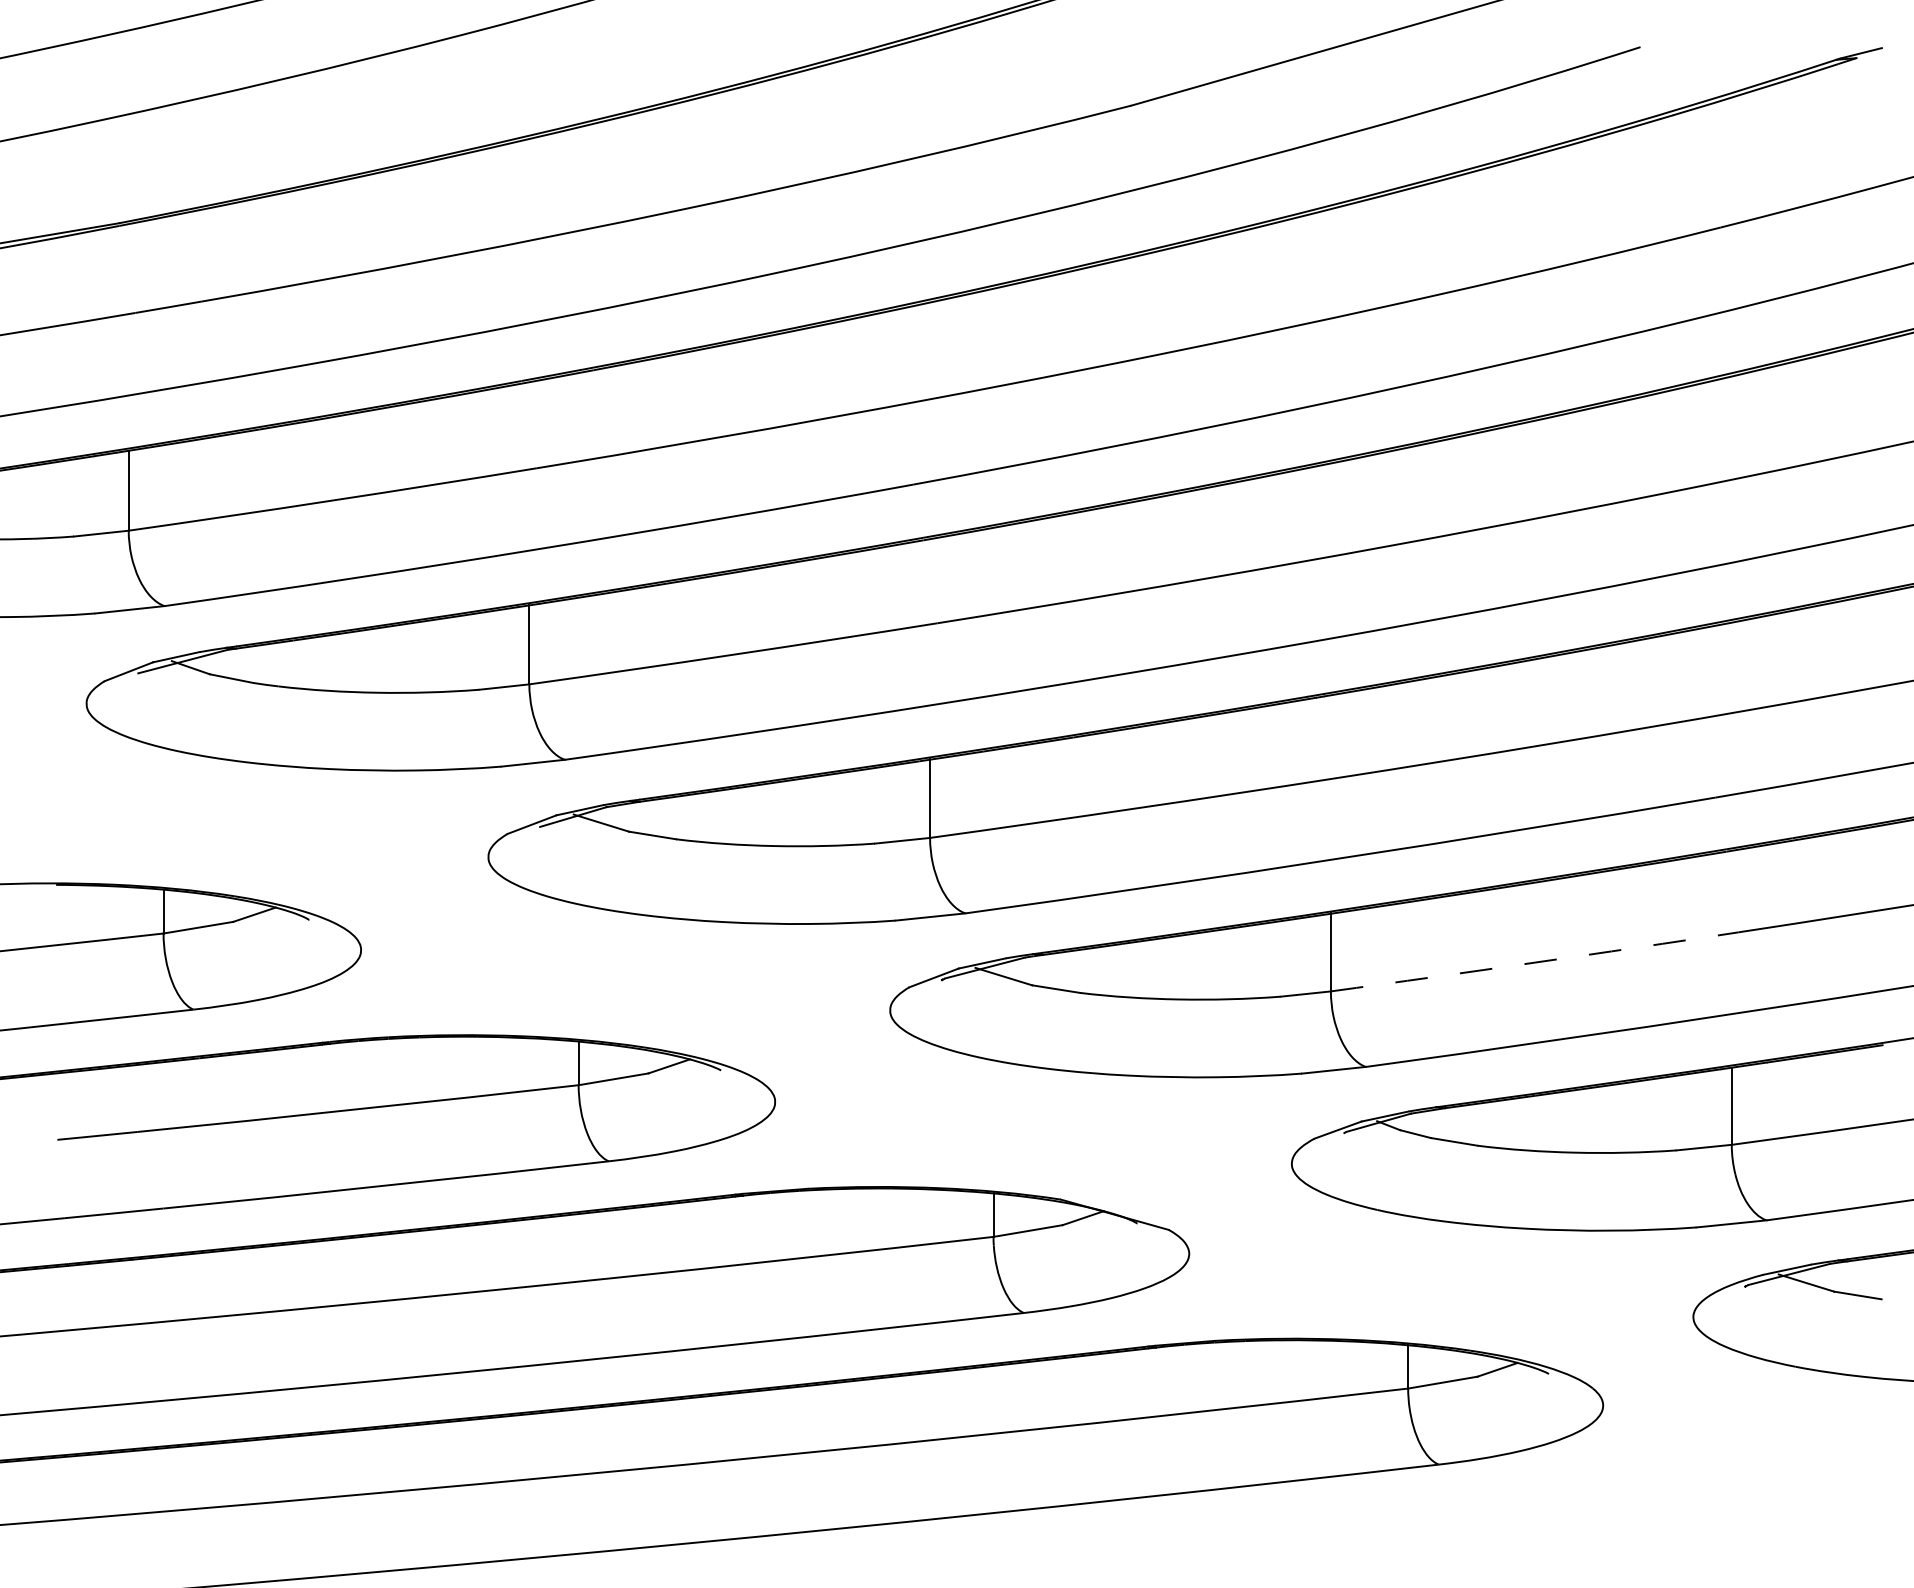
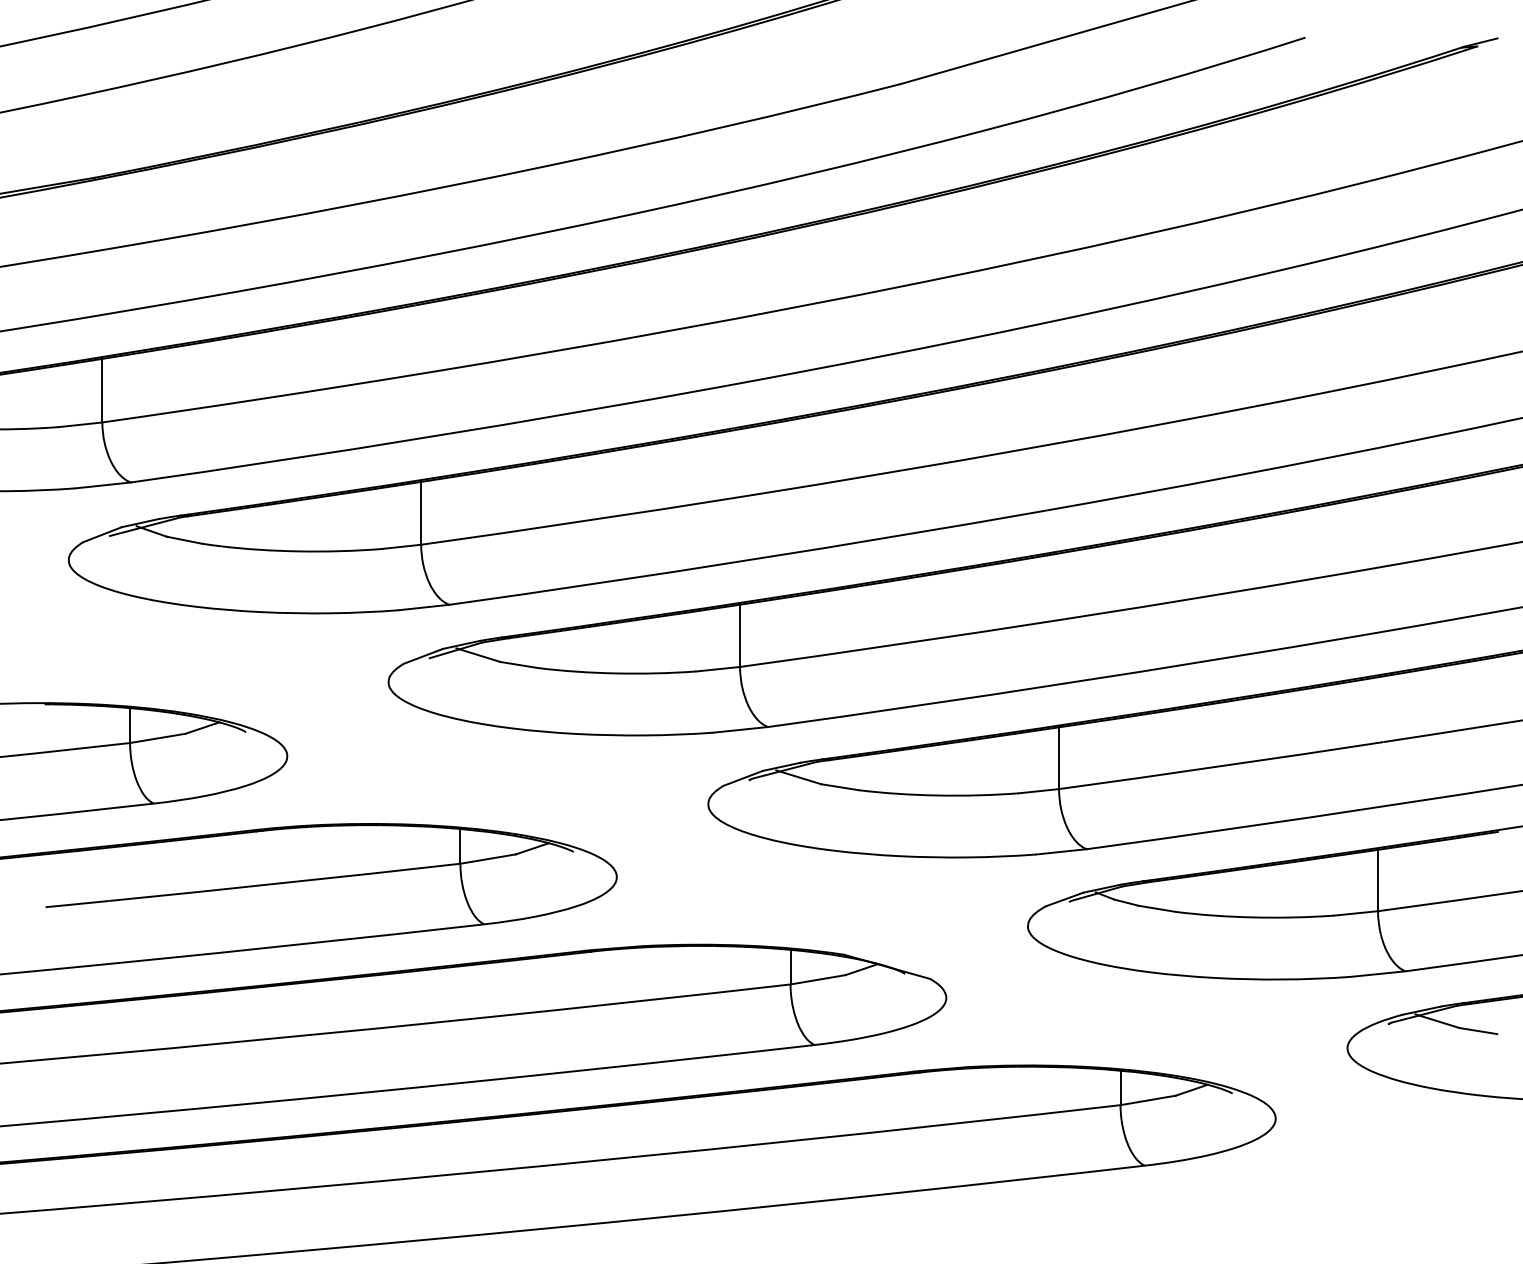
arc: (1534, 962) -> (1221, 766), dashed -> solid

